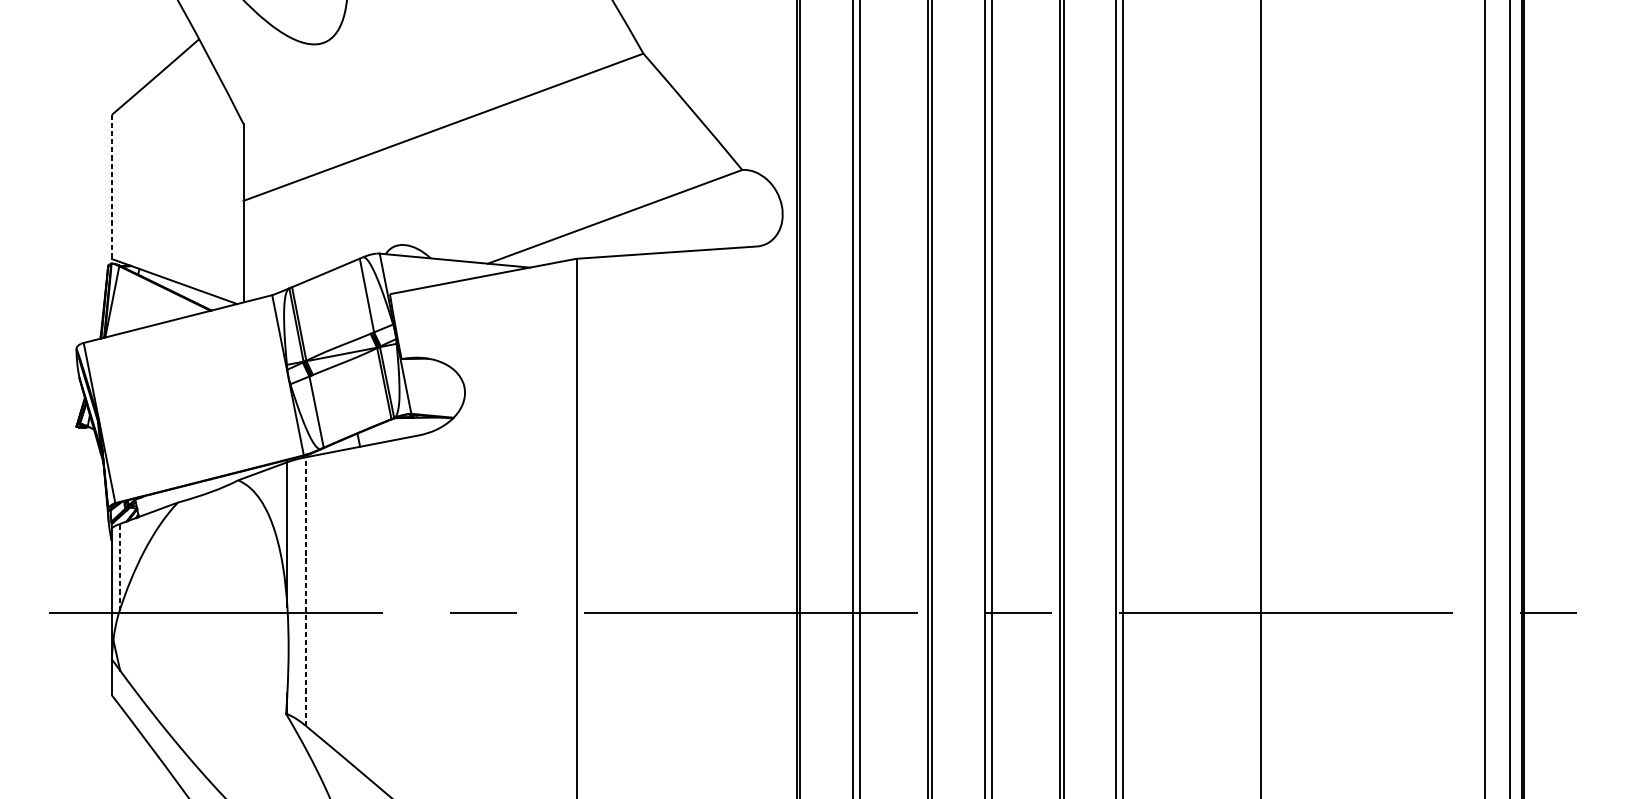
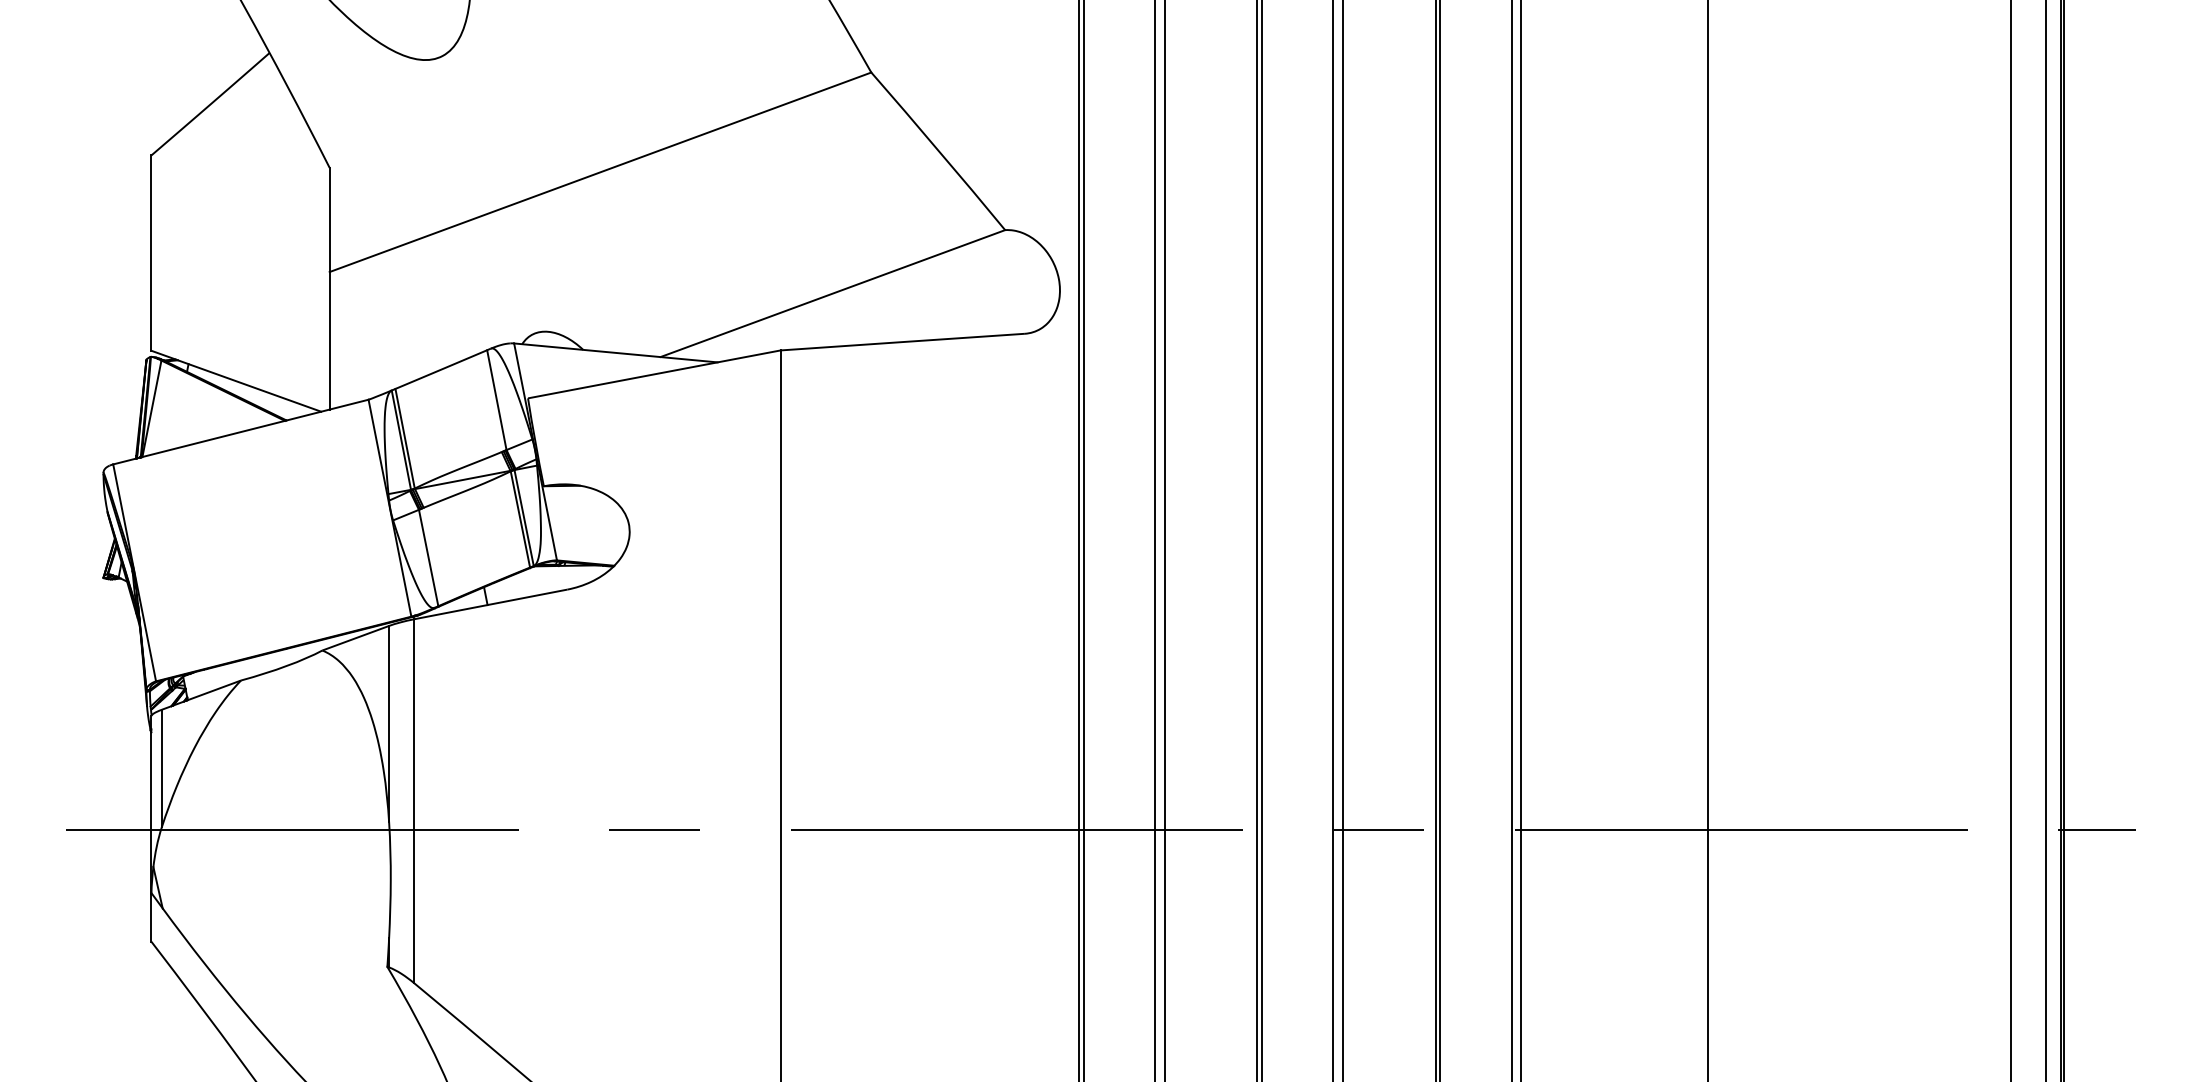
line: (111, 187) -> (151, 253), dashed -> solid
line: (119, 567) -> (161, 768), dashed -> solid
line: (306, 591) -> (414, 800), dashed -> solid

